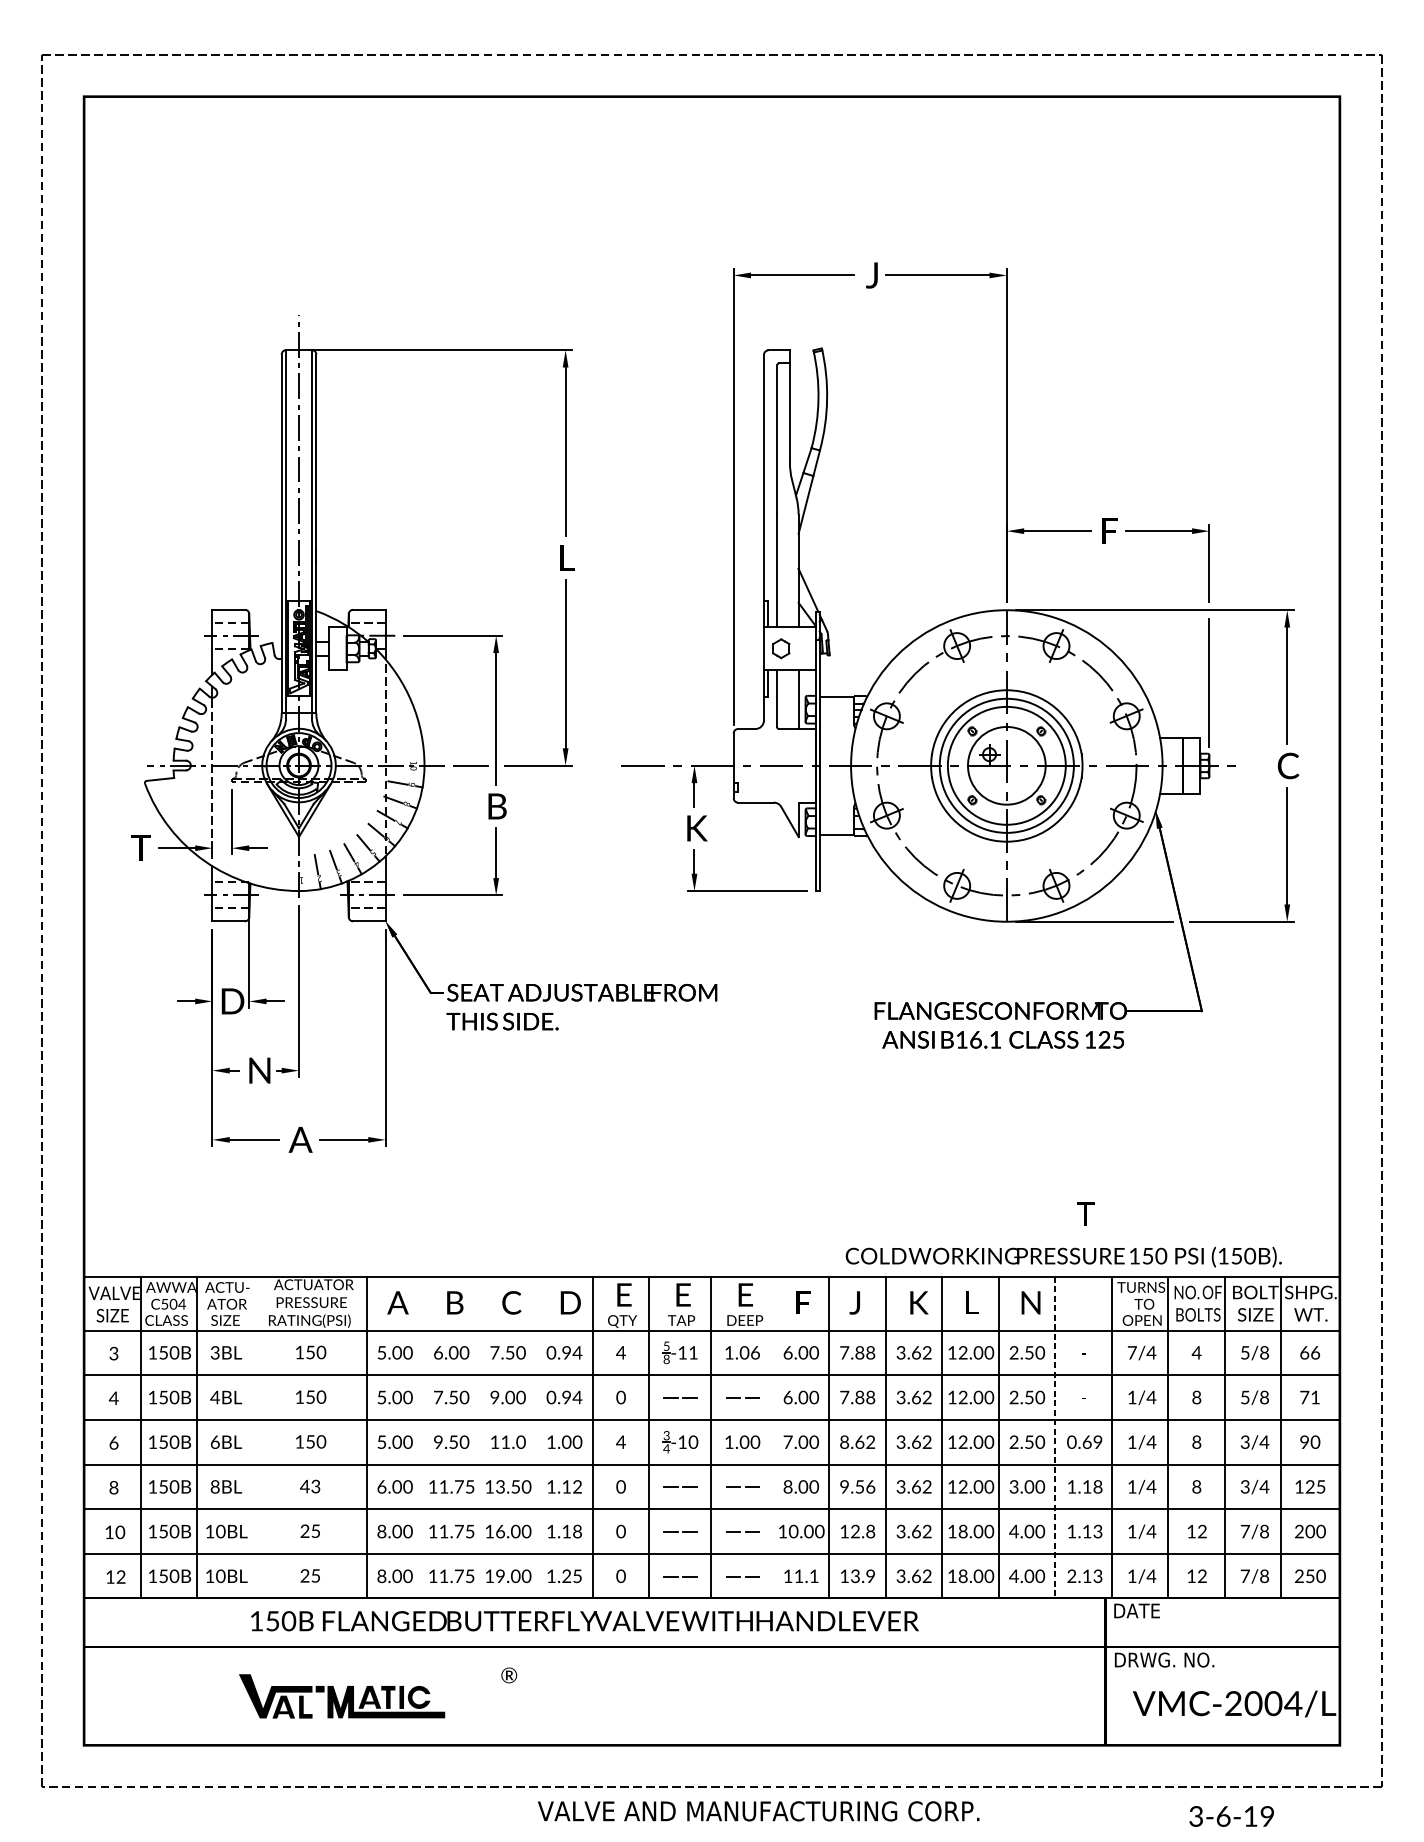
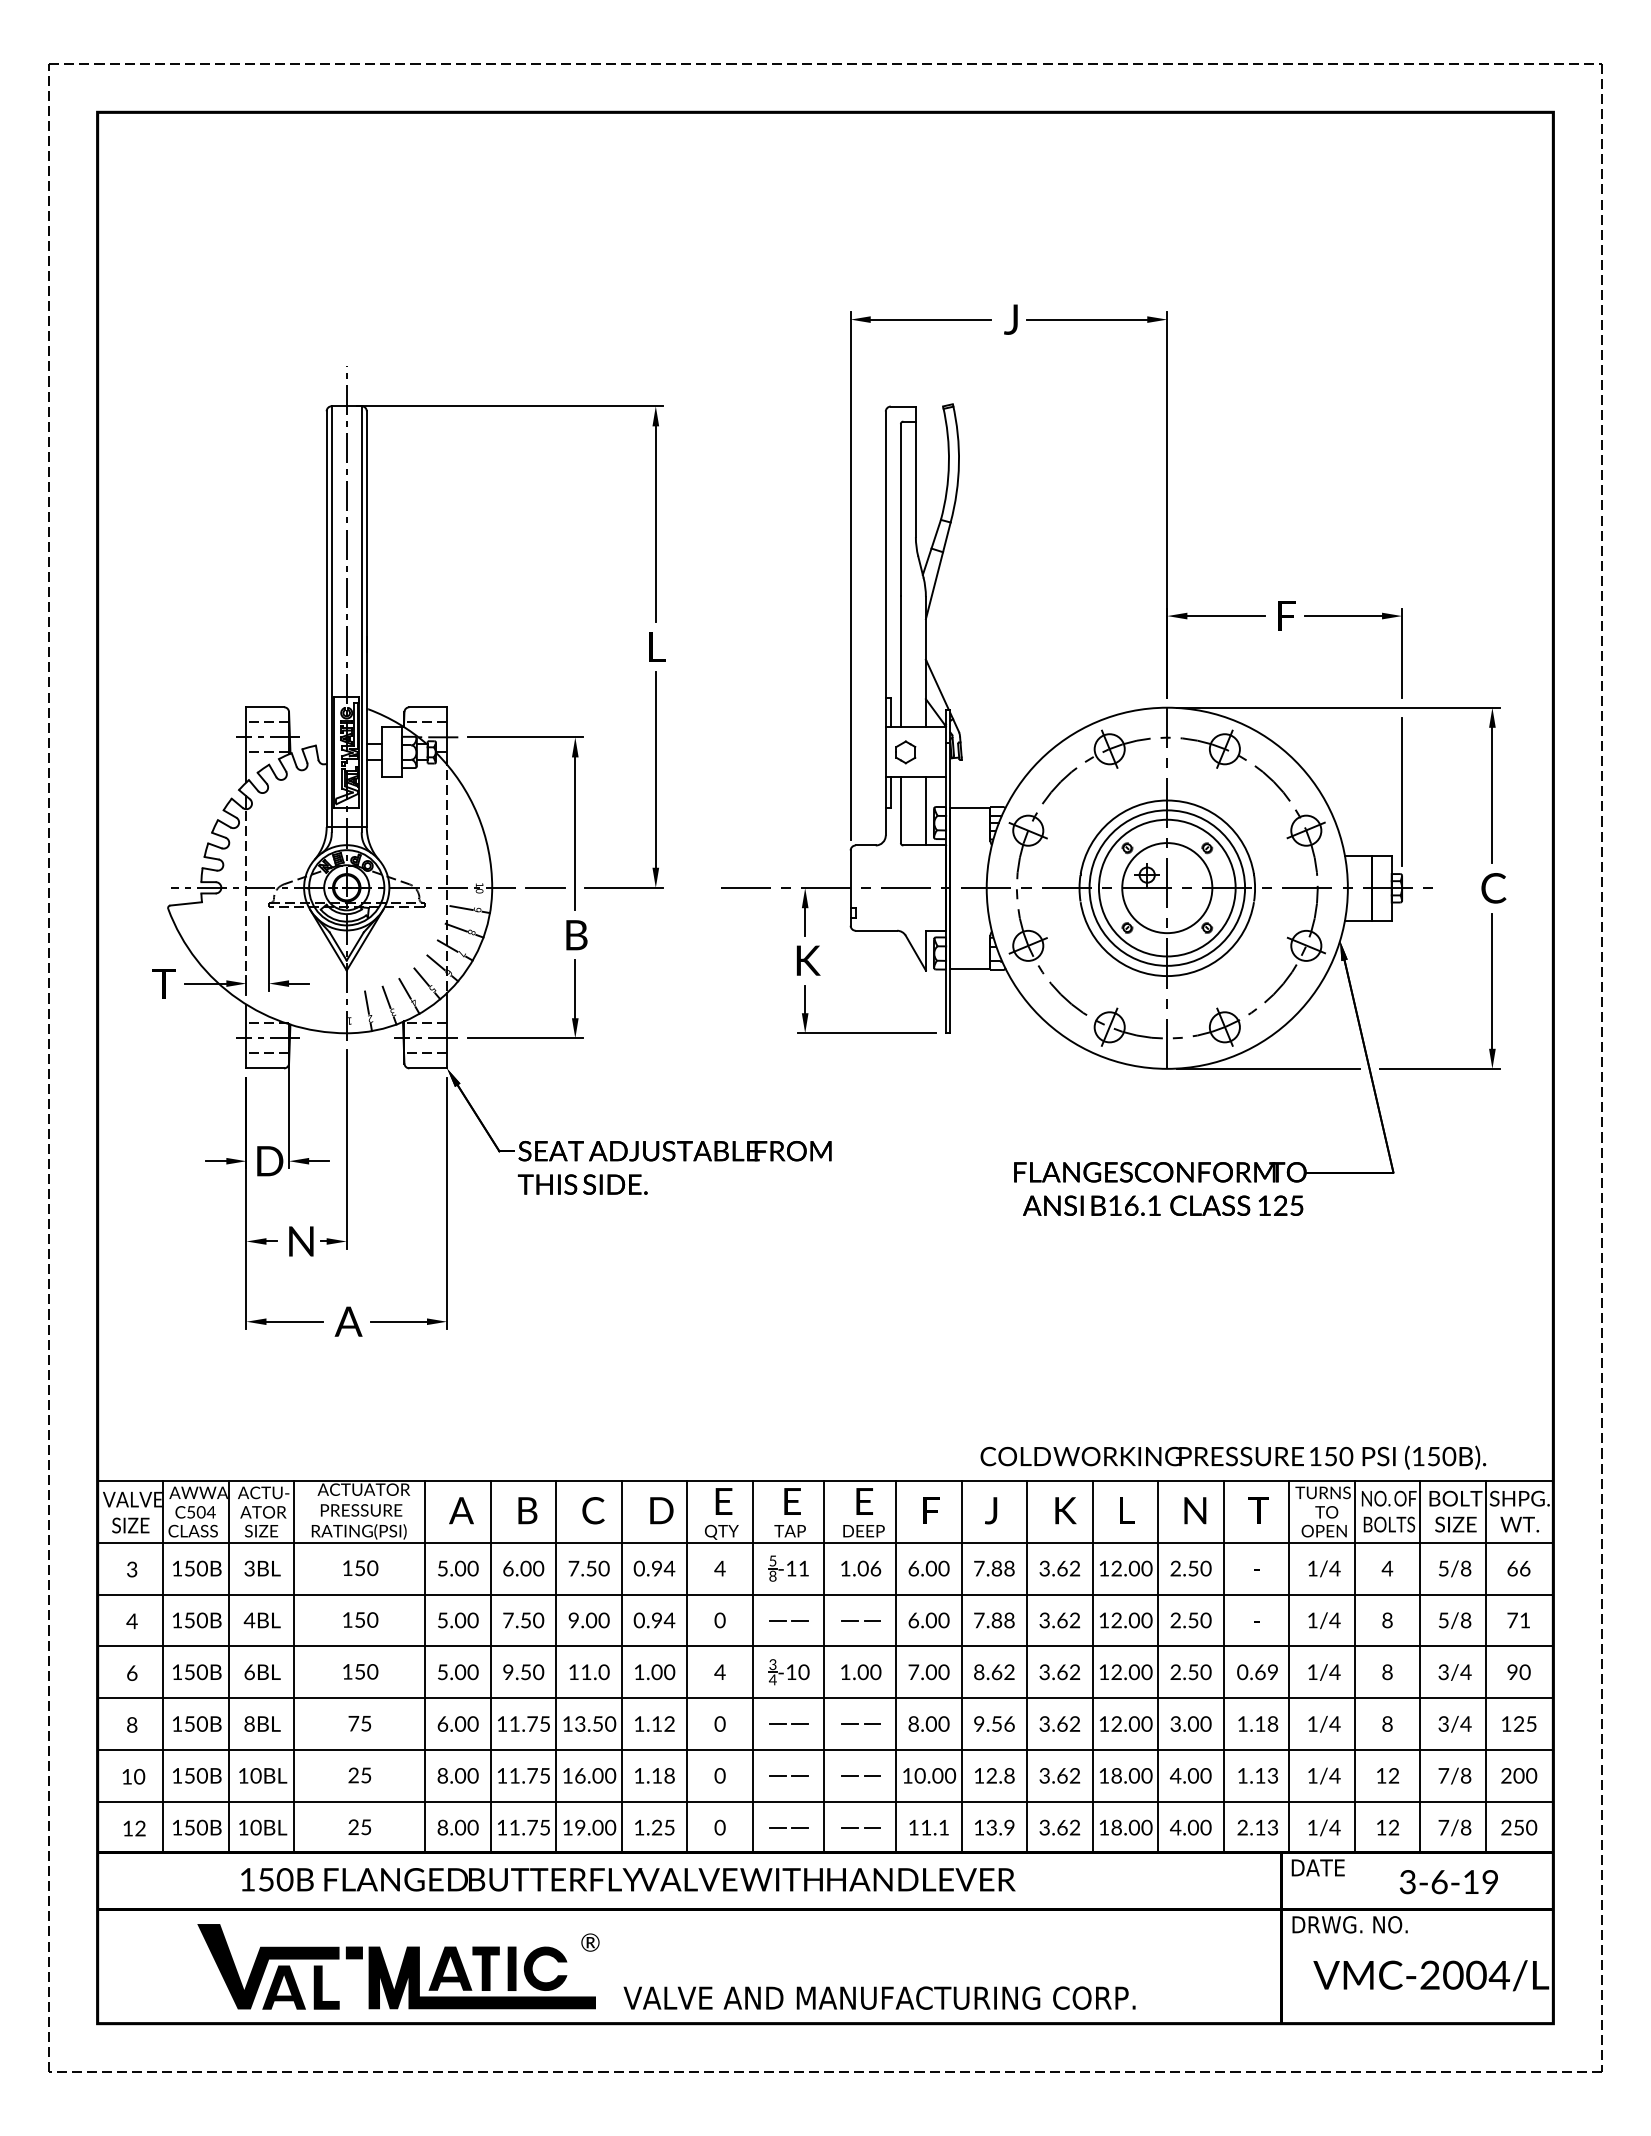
text: (1085, 1213) -> (1258, 1510), moved
text: (1132, 1352) -> (1312, 1568), 7/4 -> 1/4
line: (253, 1437) -> (294, 1666), added
line: (423, 1437) -> (490, 1666), added
line: (479, 1437) -> (556, 1666), added
line: (536, 1437) -> (621, 1666), added
line: (773, 1437) -> (896, 1666), added
line: (1055, 1438) -> (1223, 1667), dashed -> solid
text: (310, 1486) -> (359, 1723), 43 -> 75
text: (585, 1620) -> (628, 1879), moved
part: (341, 1696) -> (396, 1966), size x1.67
text: (758, 1810) -> (879, 1997), moved
text: (1231, 1816) -> (1448, 1882), moved

